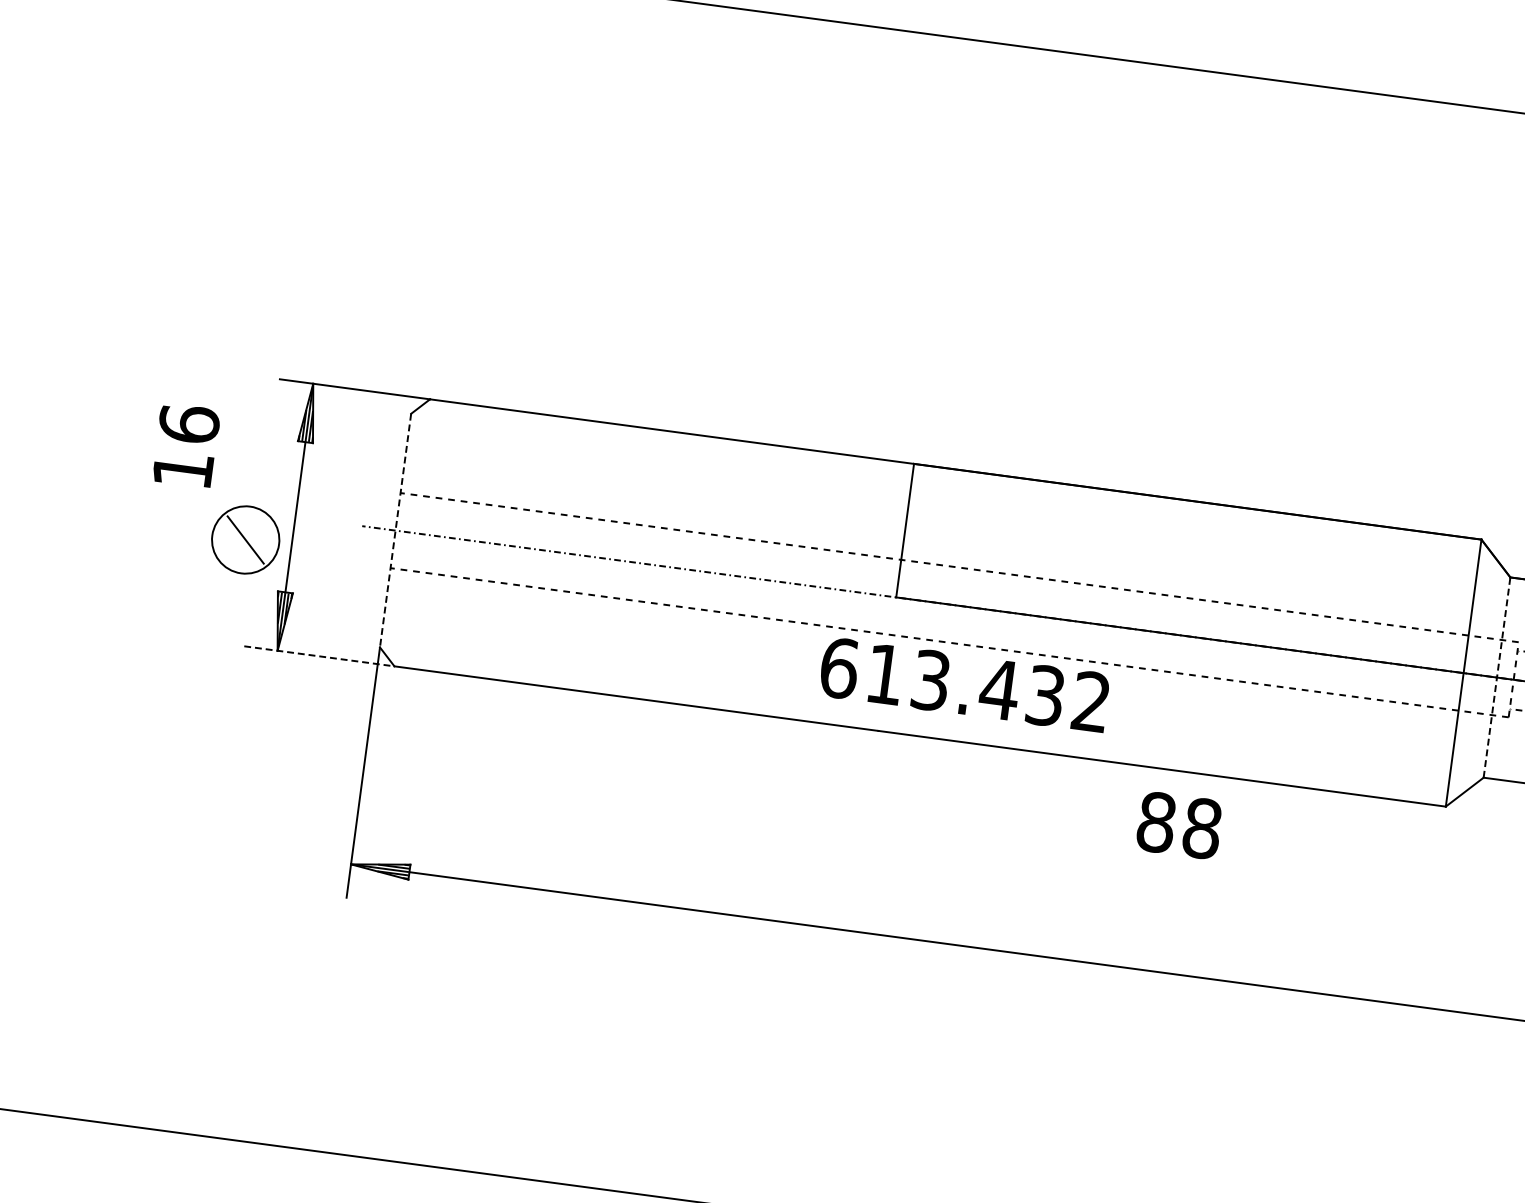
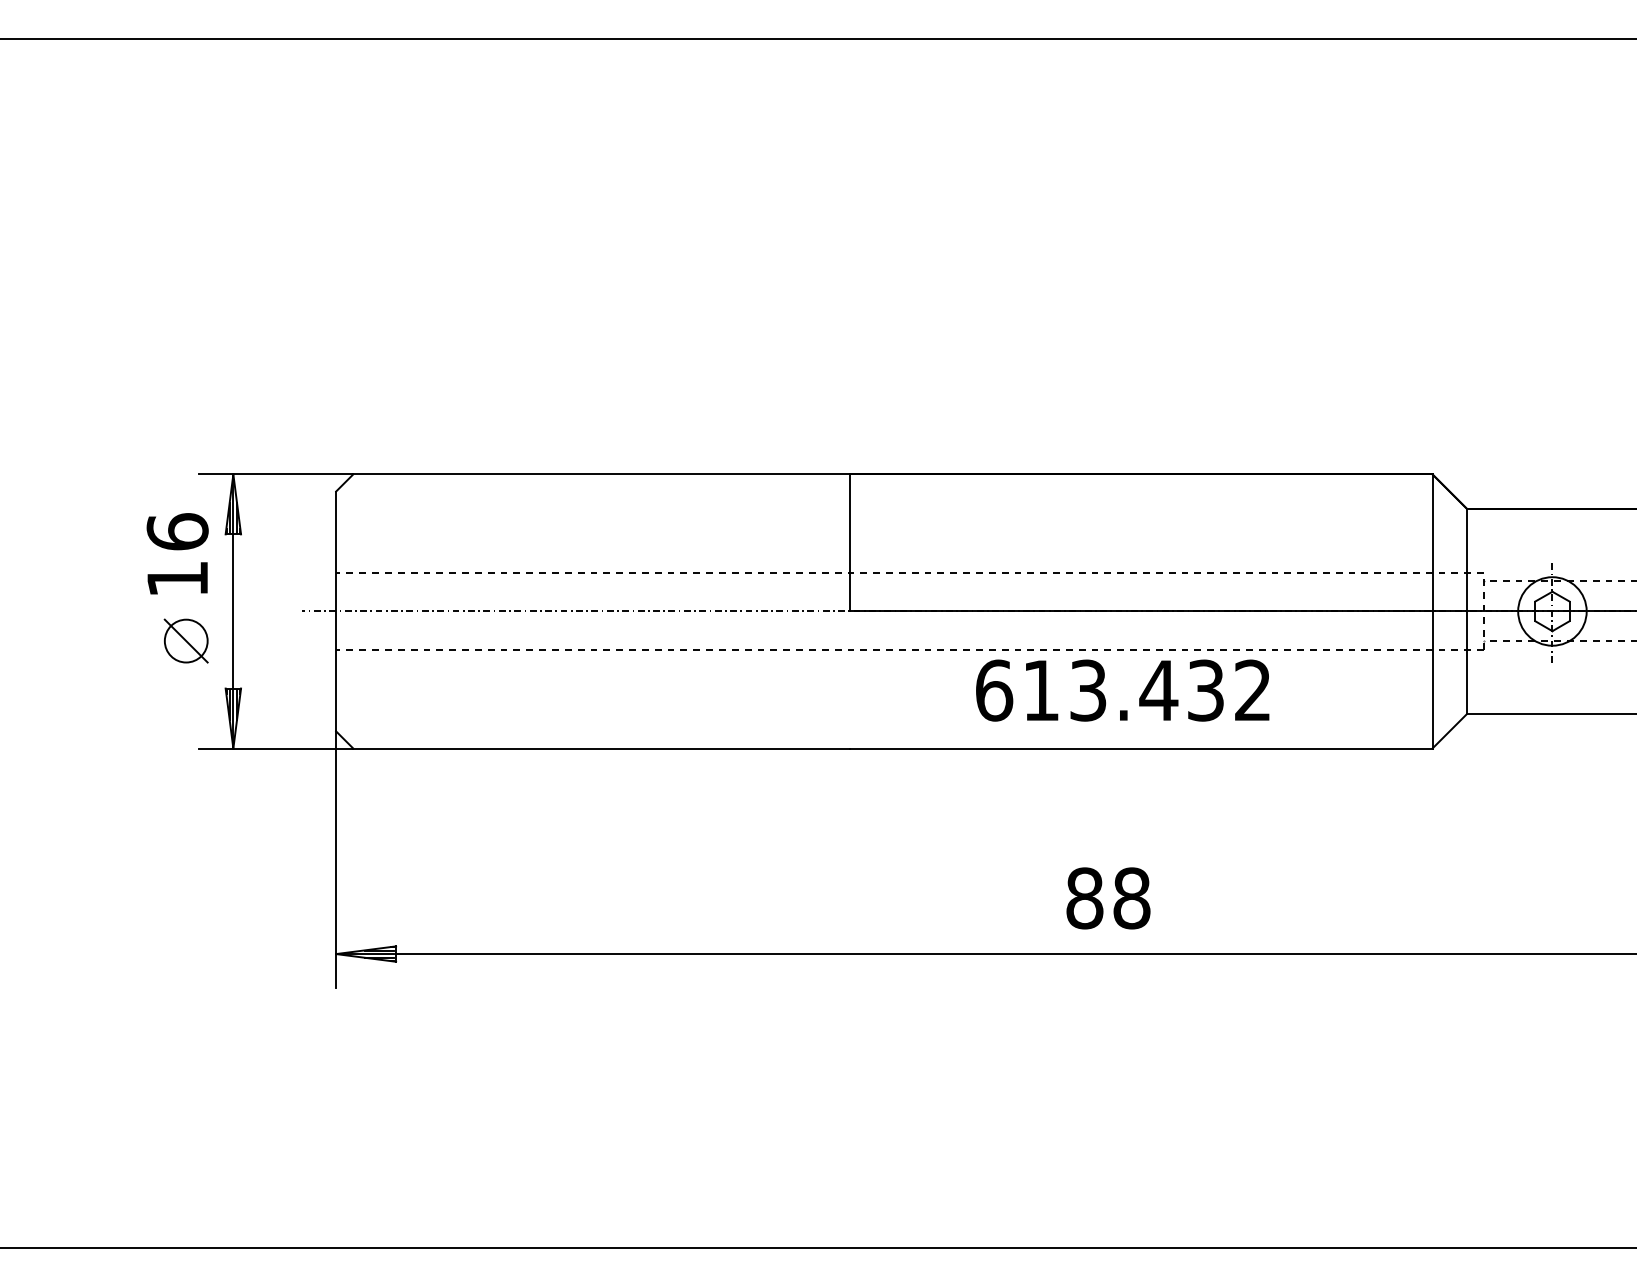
text: (186, 445) -> (177, 553), moved
line: (395, 530) -> (336, 611), dashed -> solid
circle: (245, 539) -> (185, 640), size x0.62
line: (319, 656) -> (276, 748), dashed -> solid
line: (1496, 677) -> (1466, 611), dashed -> solid
text: (964, 684) -> (1122, 690), moved
text: (1179, 825) -> (1108, 898), moved

